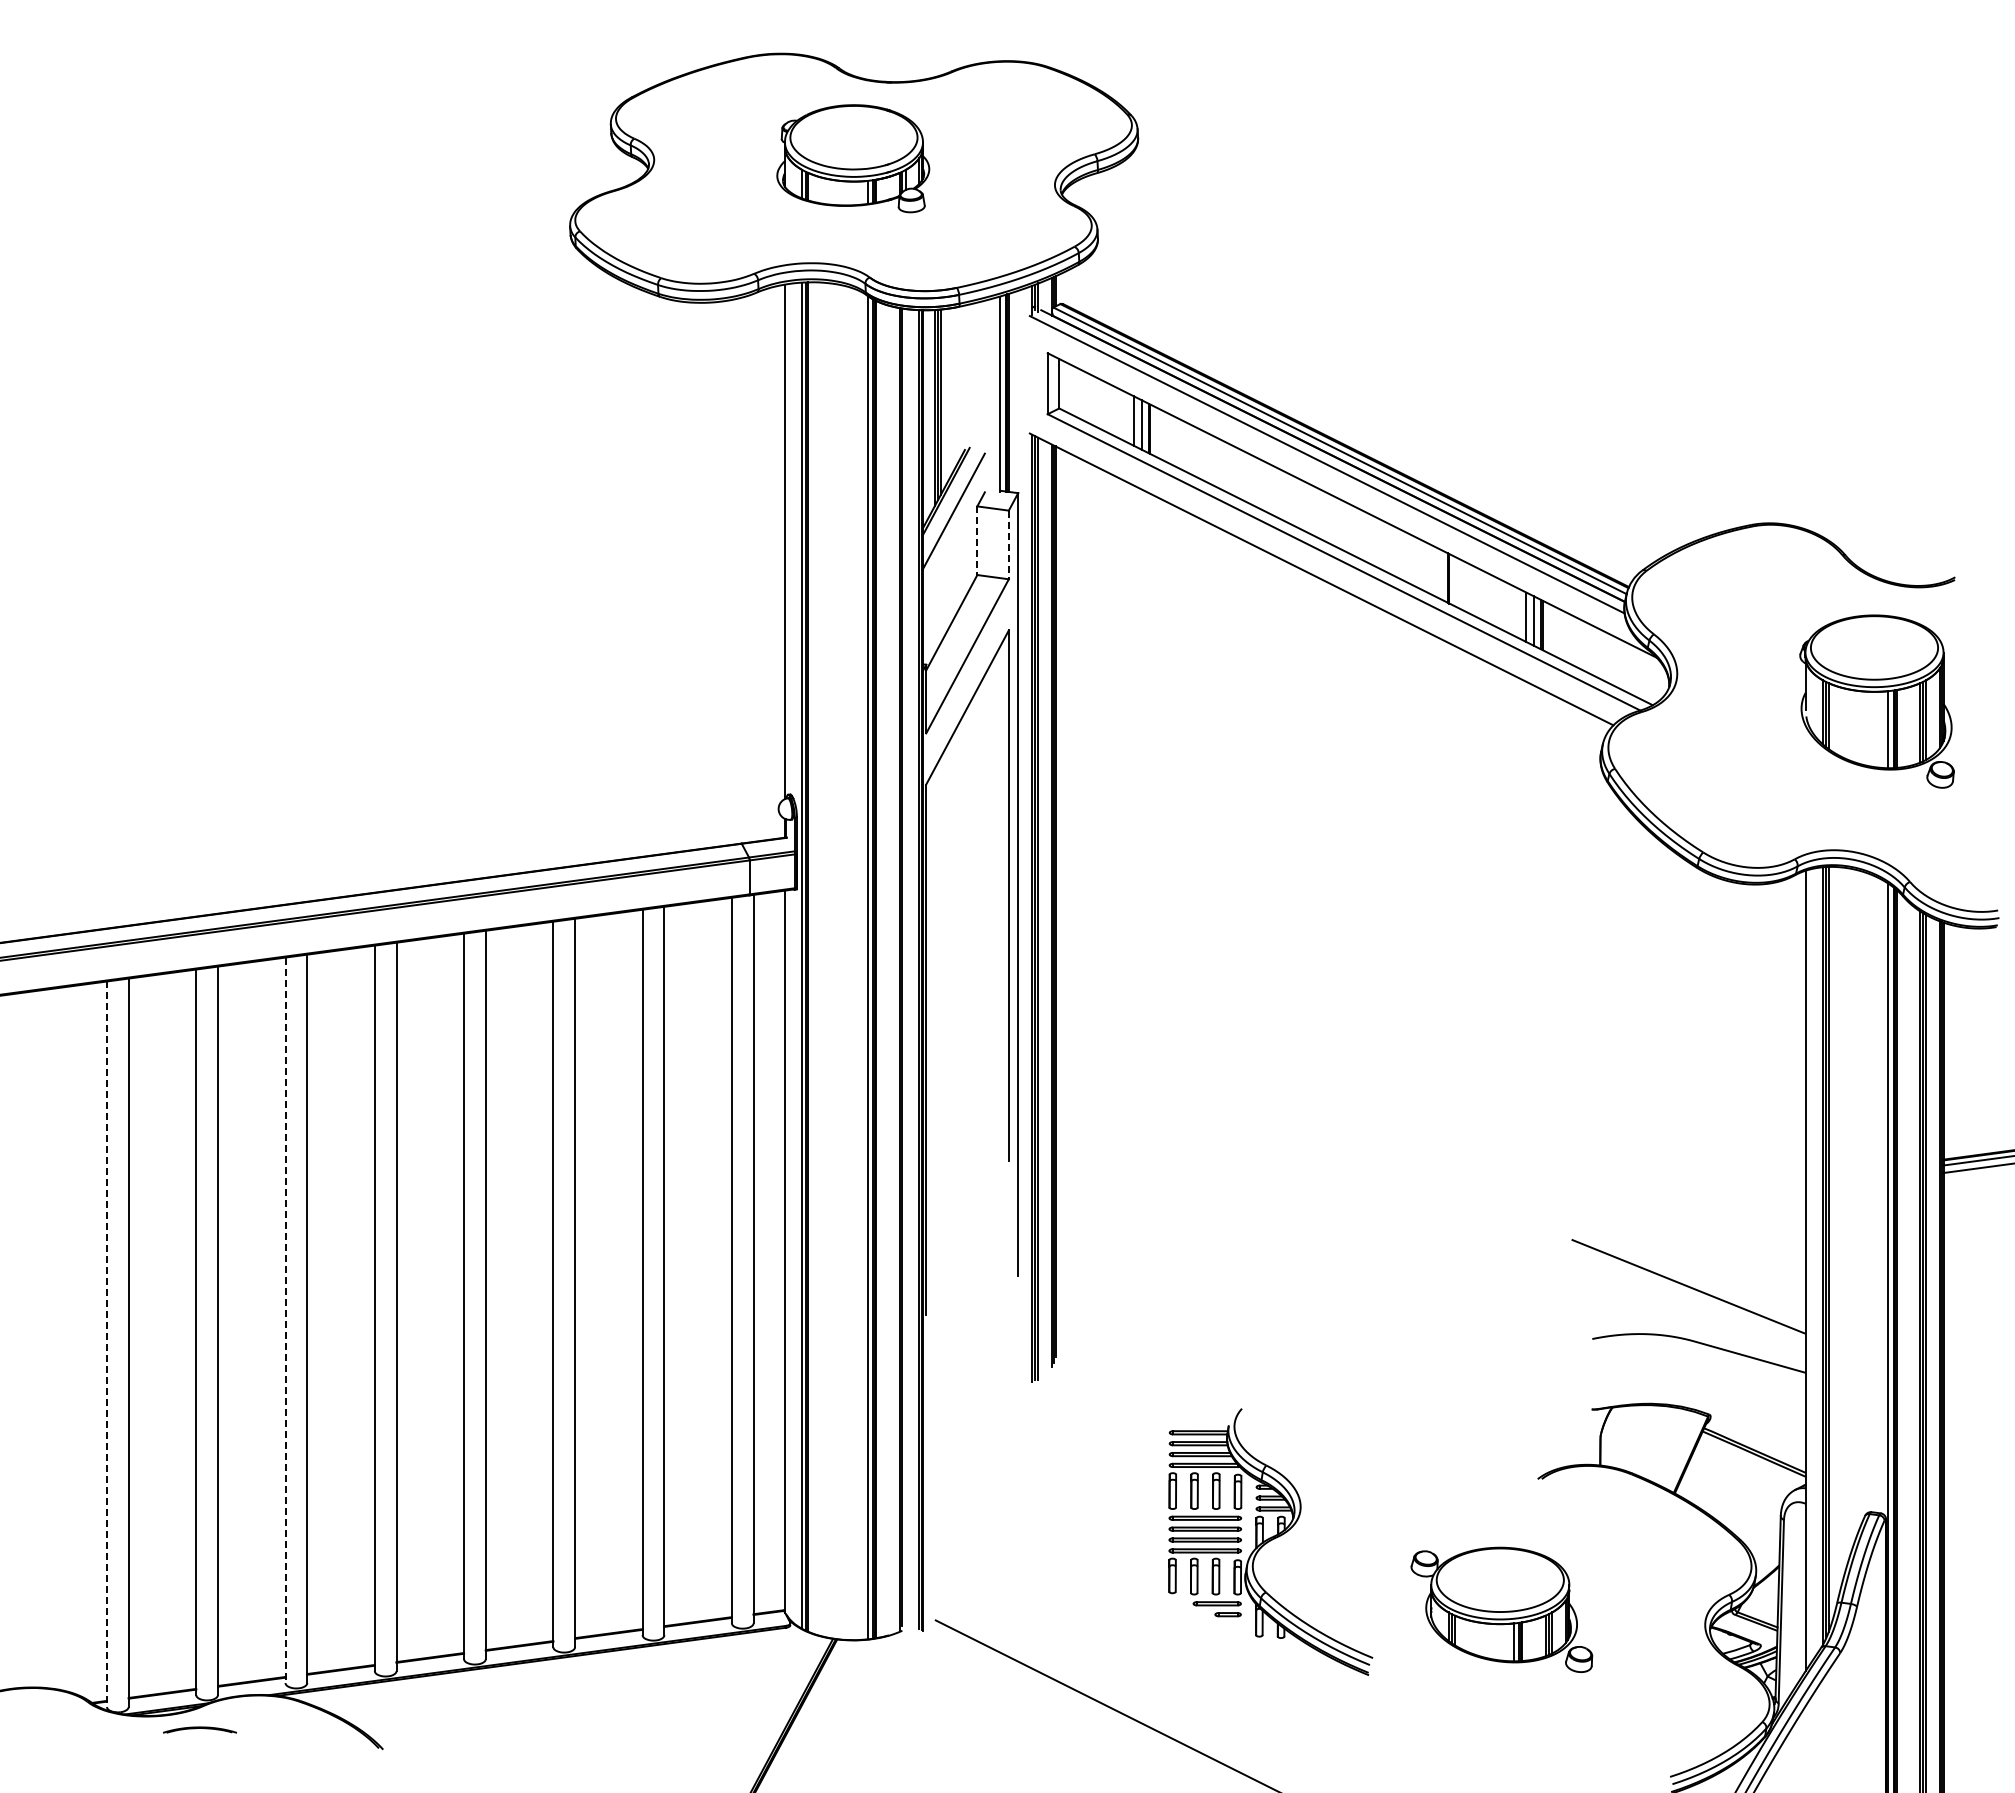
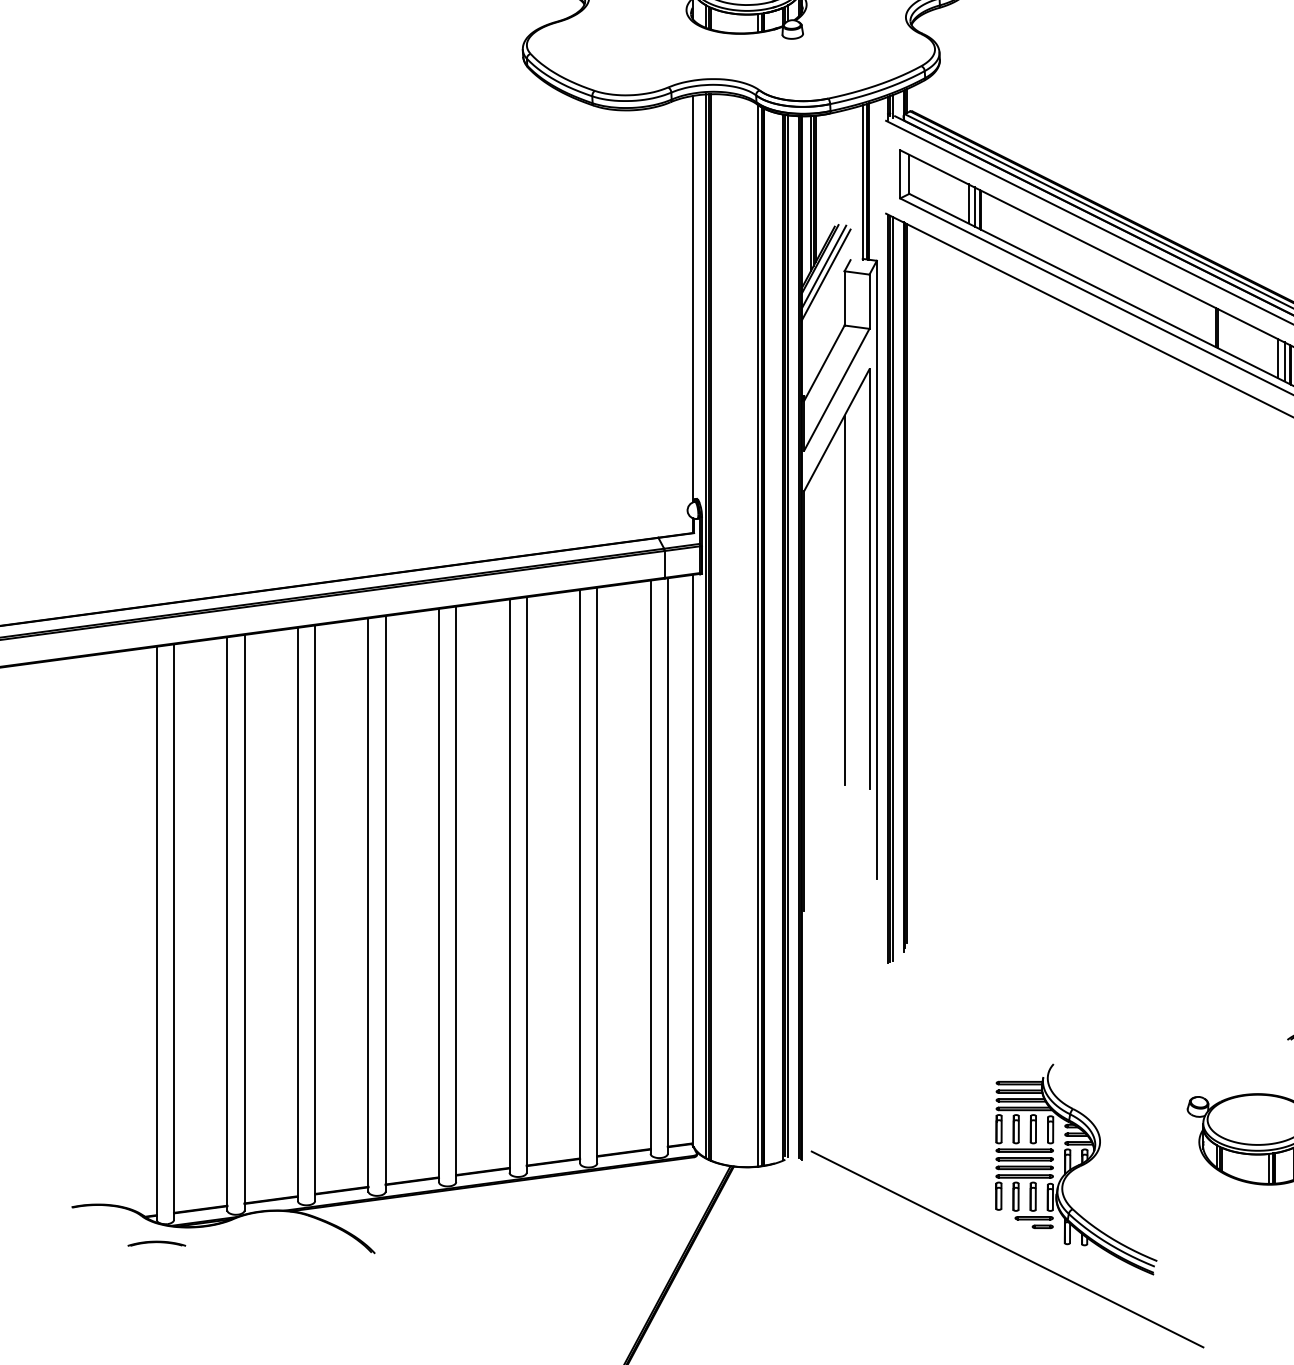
line: (951, 500) -> (824, 266), added
line: (977, 541) -> (844, 299), dashed -> solid
line: (1008, 545) -> (869, 302), dashed -> solid
line: (977, 923) -> (844, 600), added
line: (905, 968) -> (787, 636), added
line: (285, 1320) -> (297, 914), dashed -> solid
line: (106, 1344) -> (156, 933), dashed -> solid
part: (1270, 1541) -> (1076, 1169), moved
part: (199, 1729) -> (156, 1243), moved

